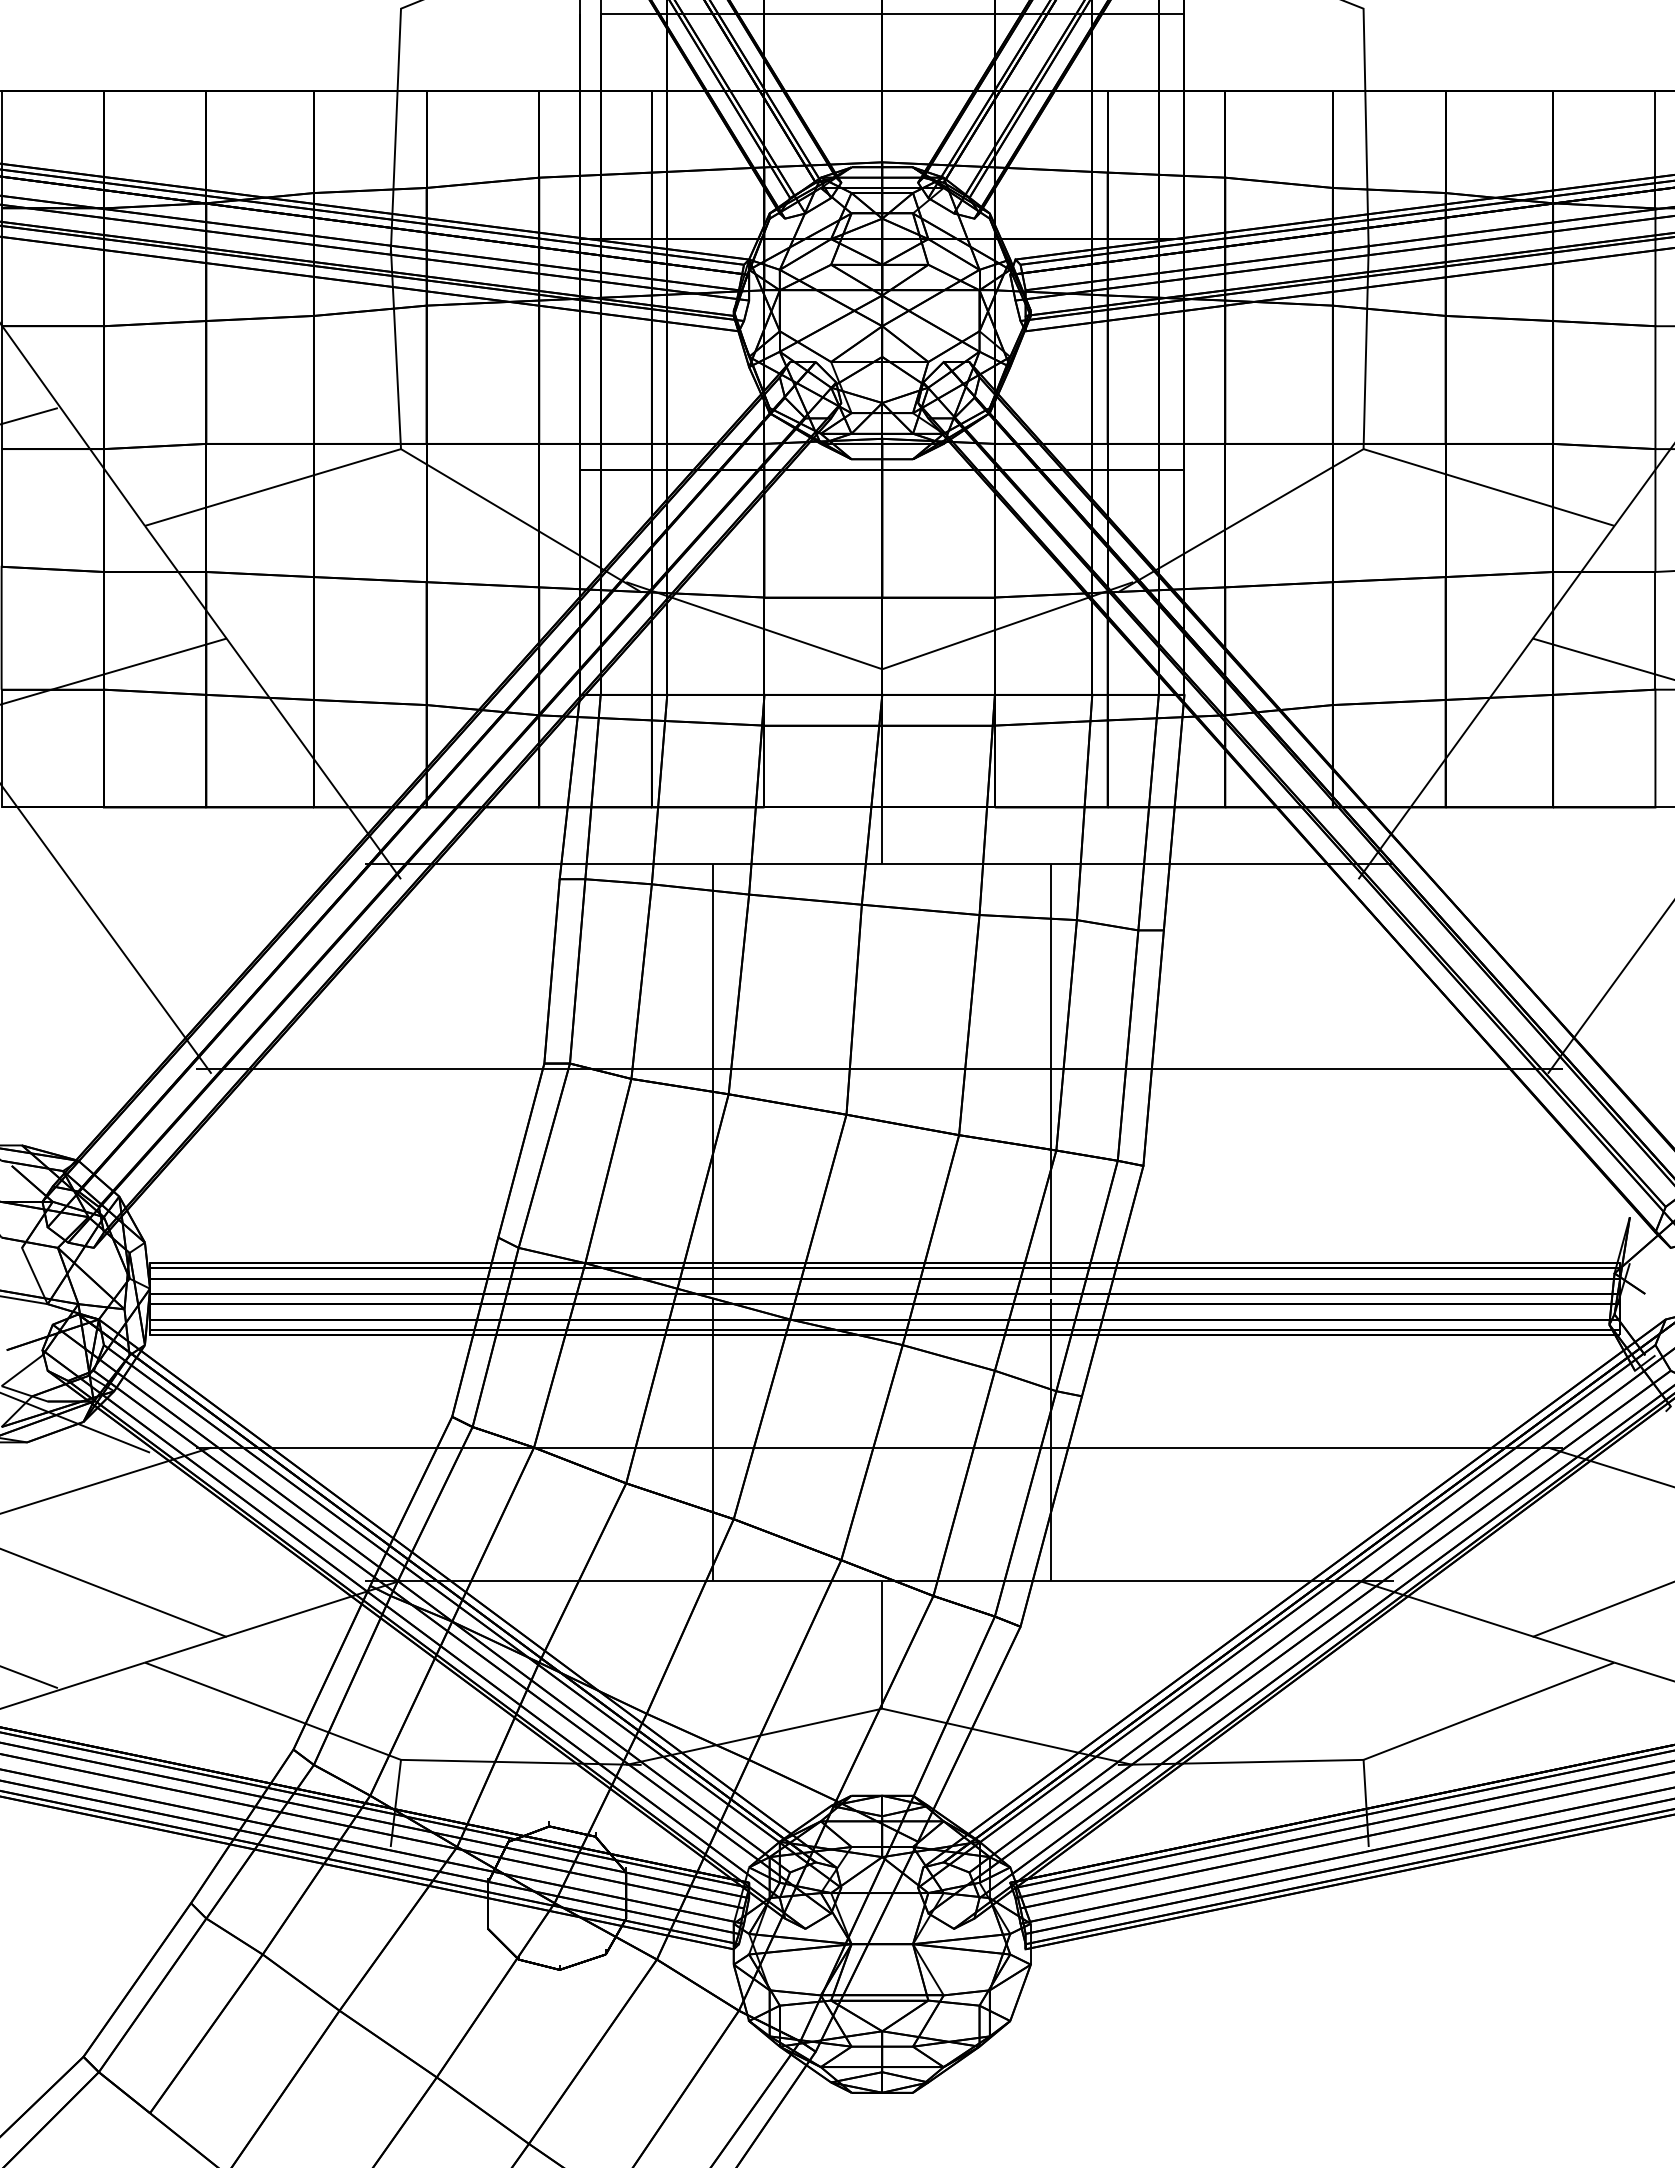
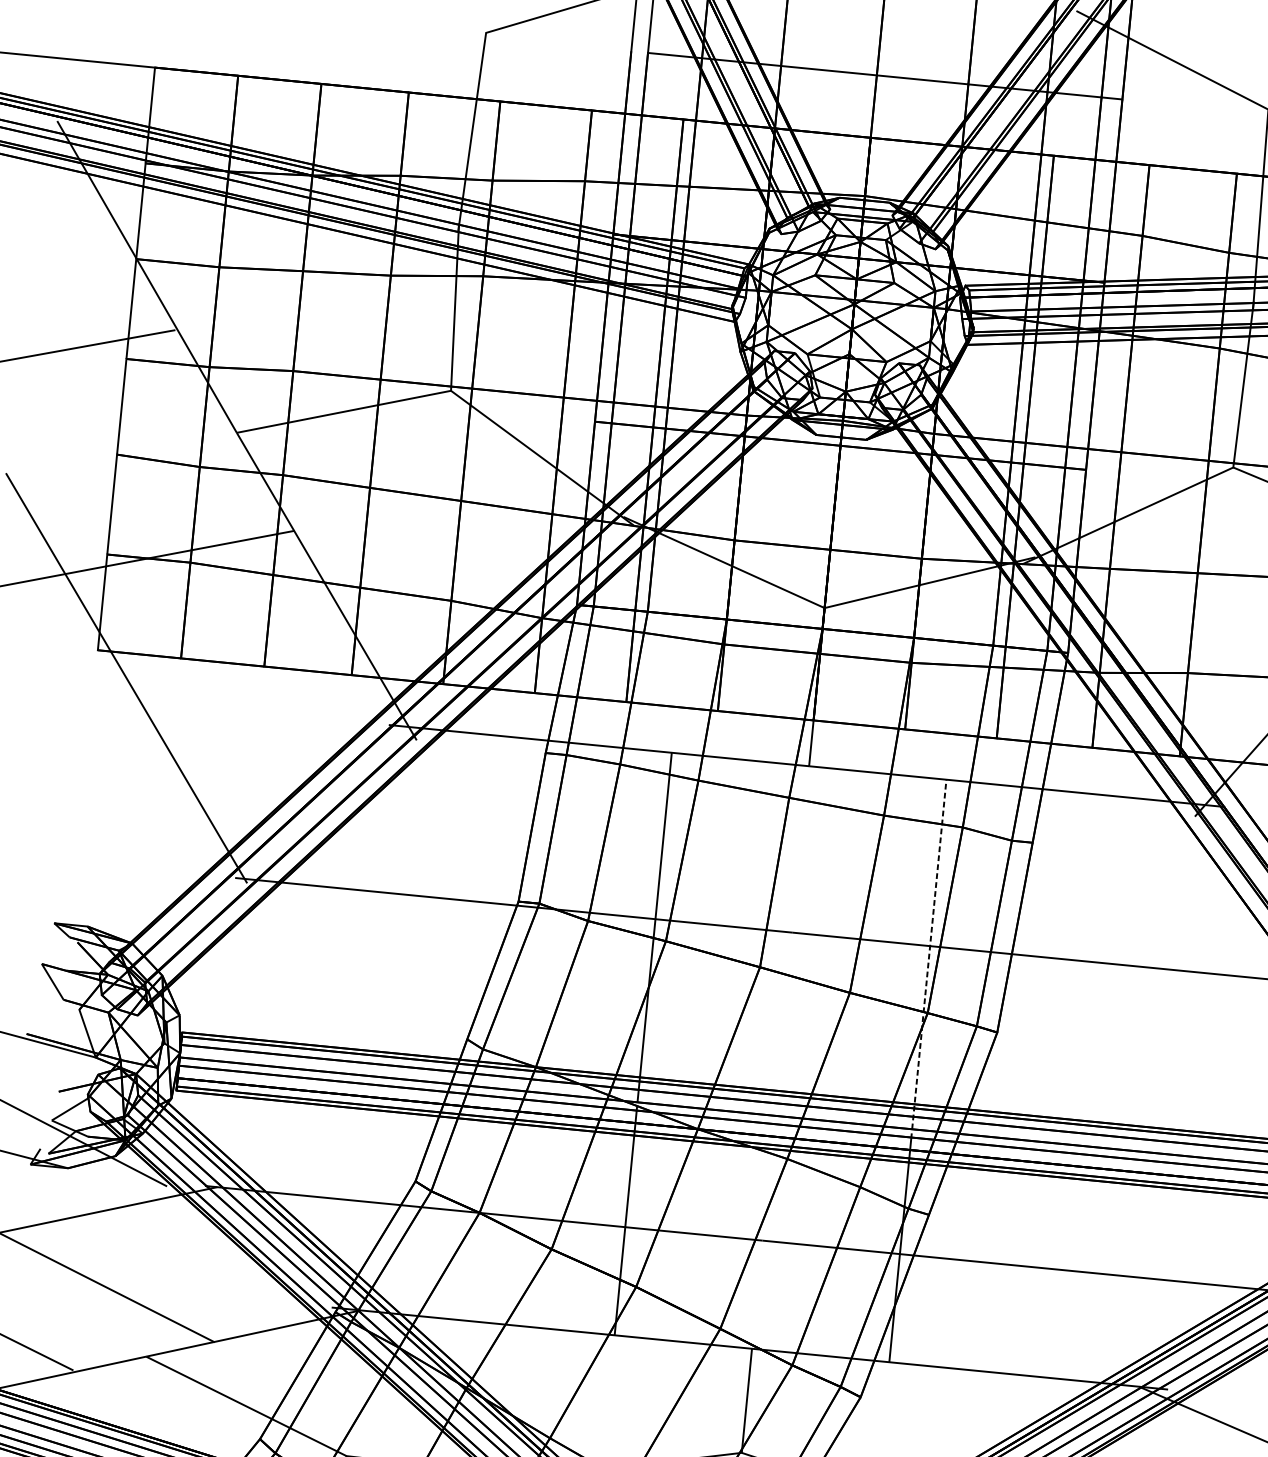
line: (1051, 1078) -> (929, 954), solid -> dashed

